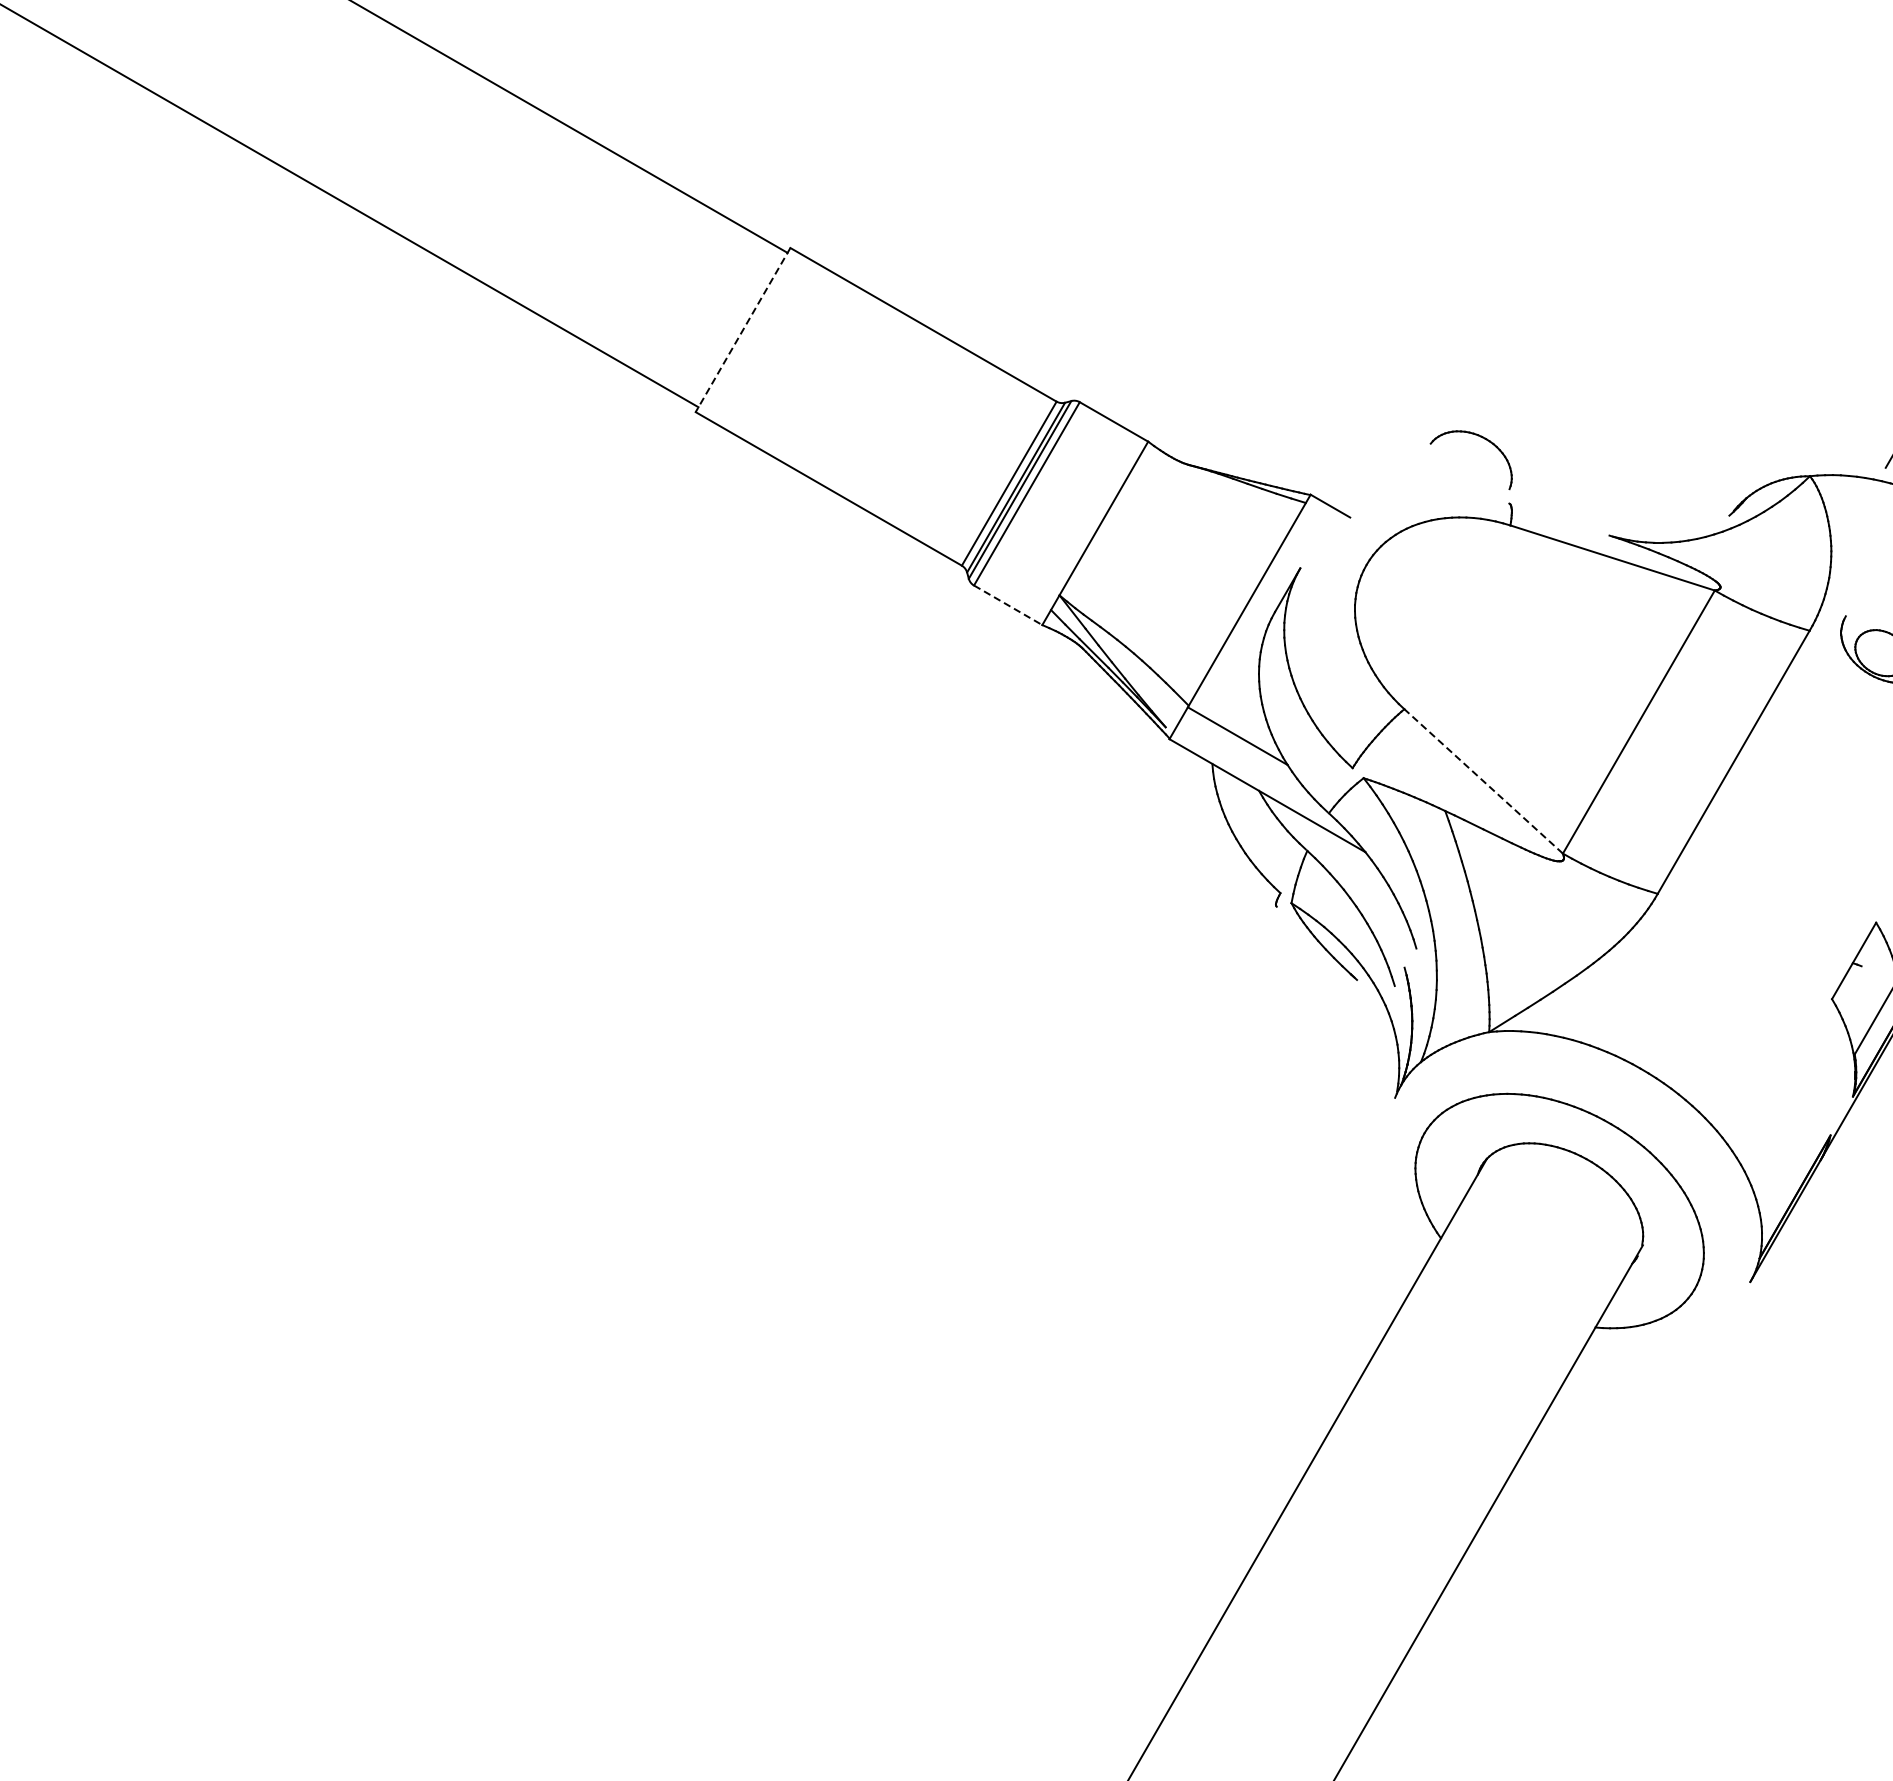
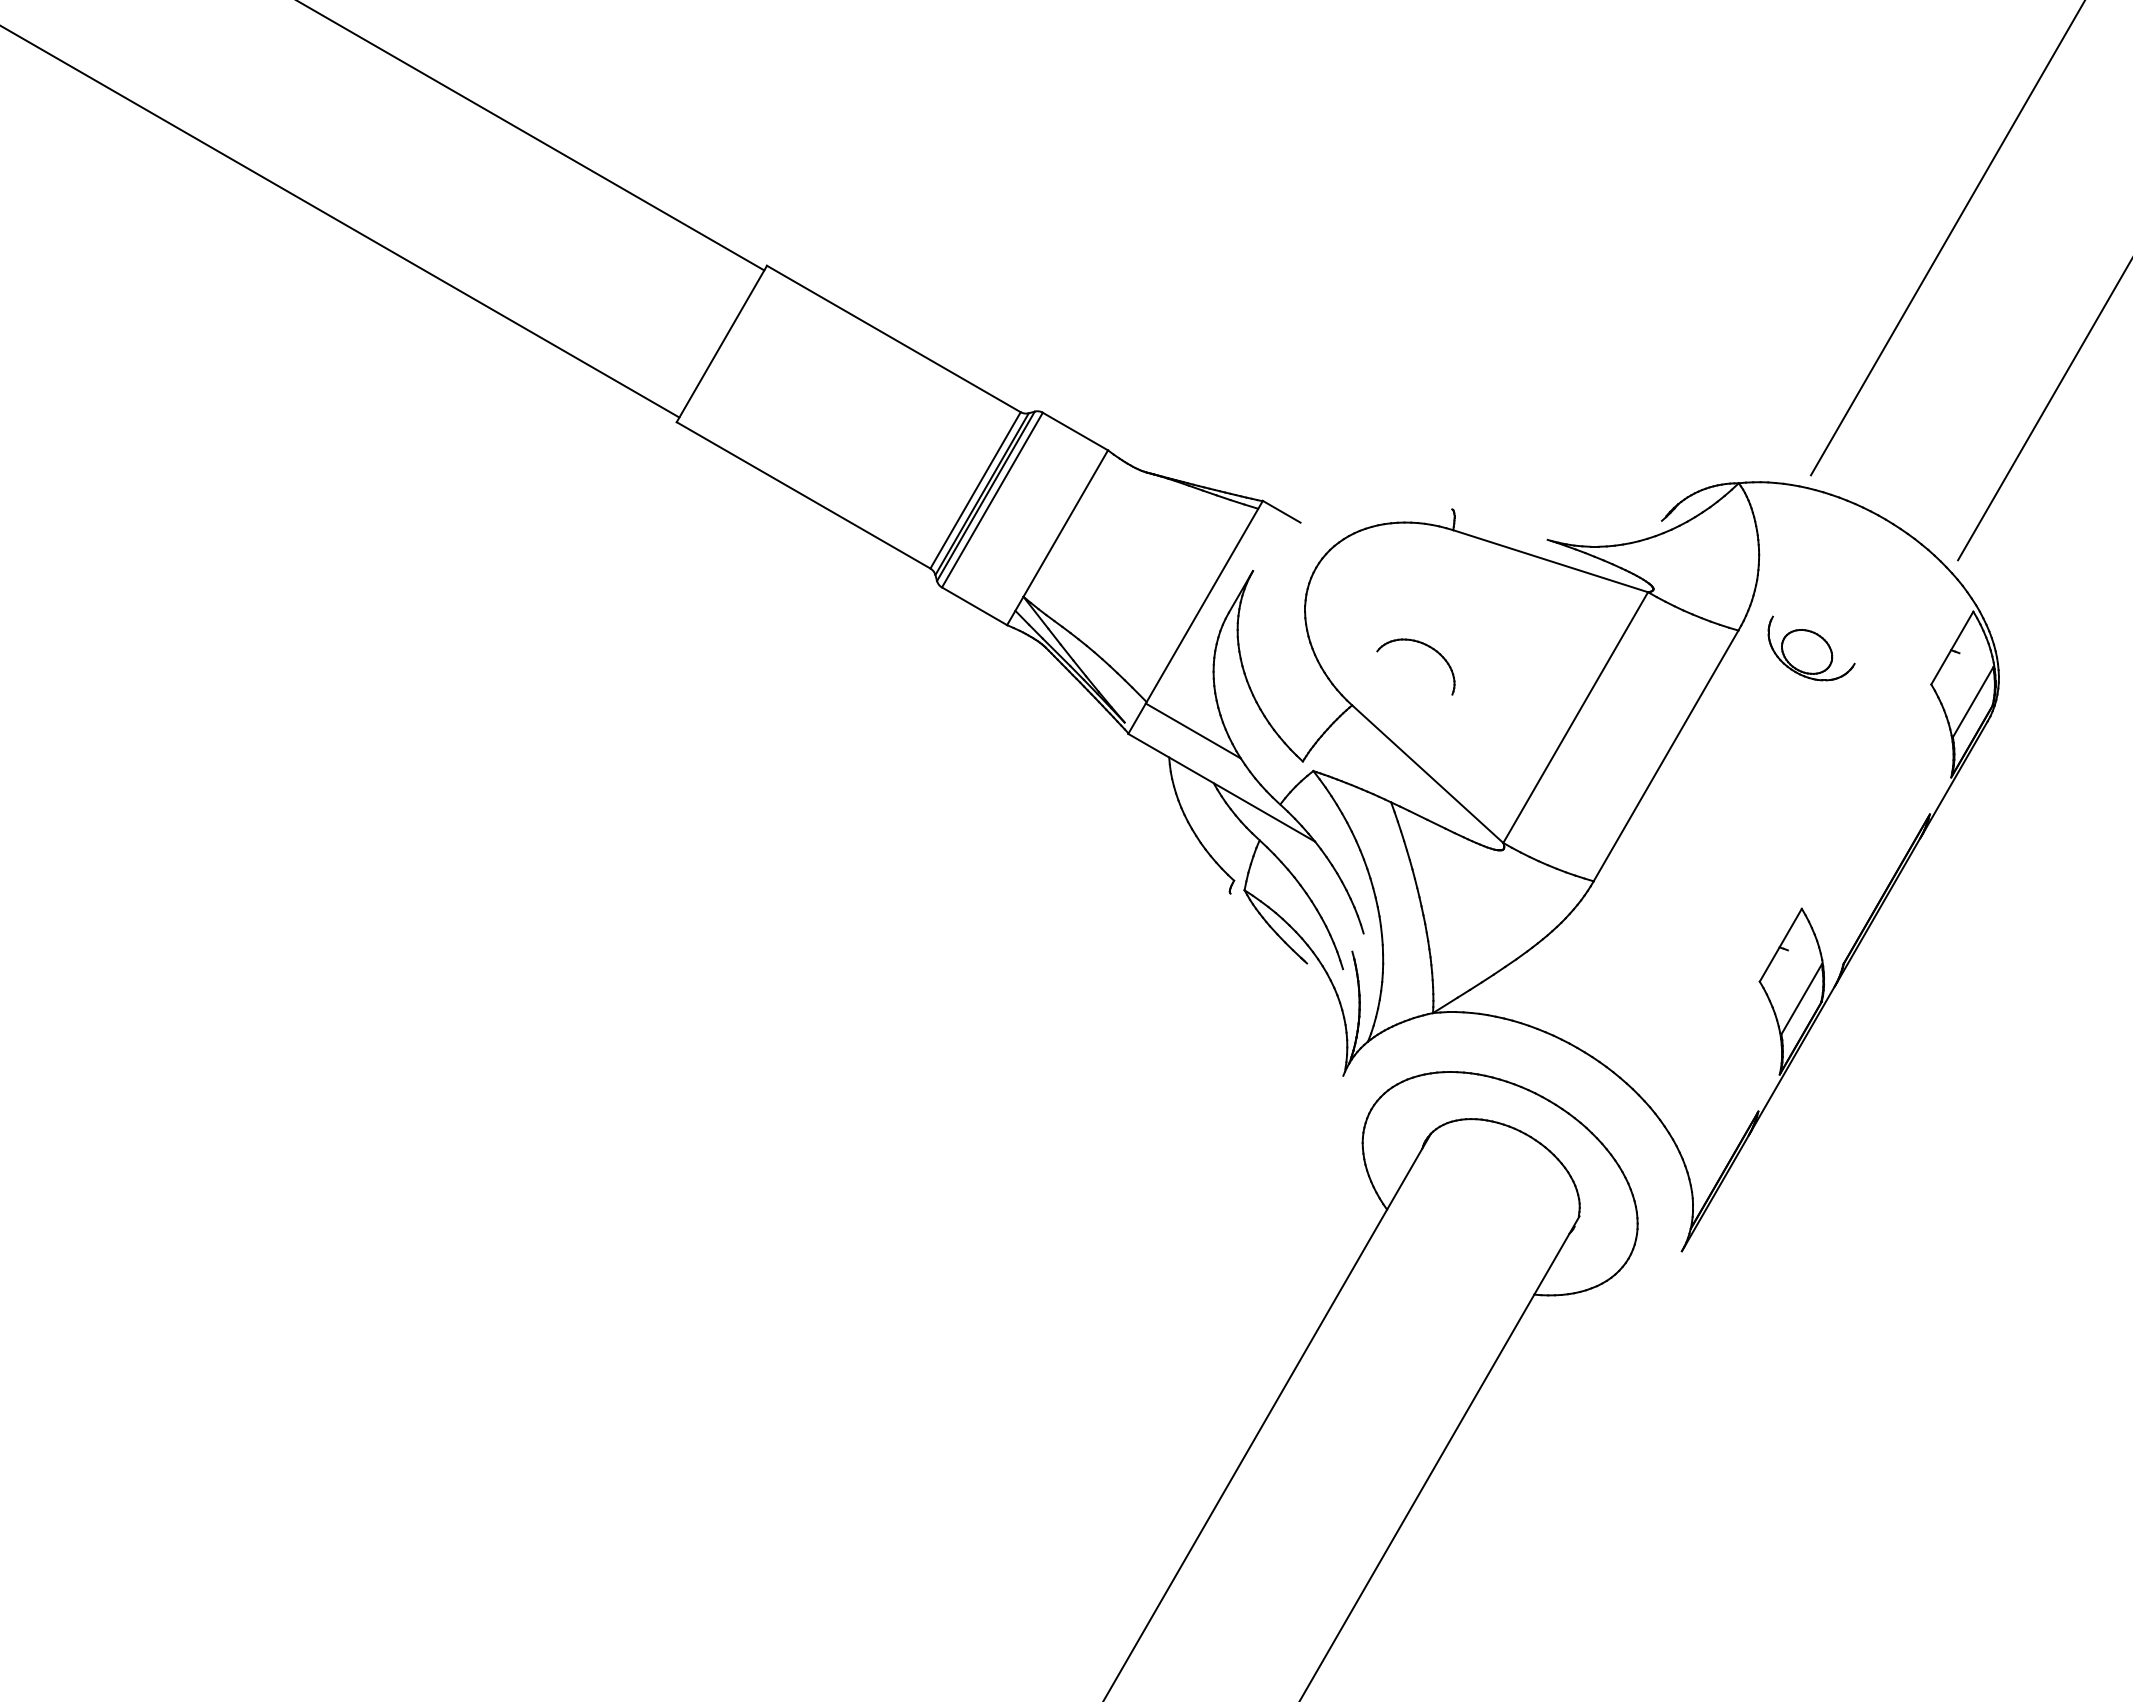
line: (742, 330) -> (721, 344), dashed -> solid
part: (1482, 438) -> (1426, 646), moved
line: (1008, 605) -> (974, 606), dashed -> solid
line: (1483, 780) -> (1427, 773), dashed -> solid

